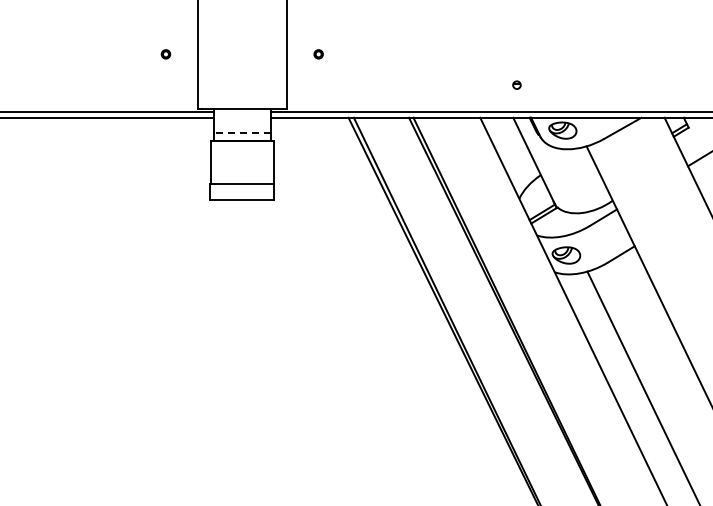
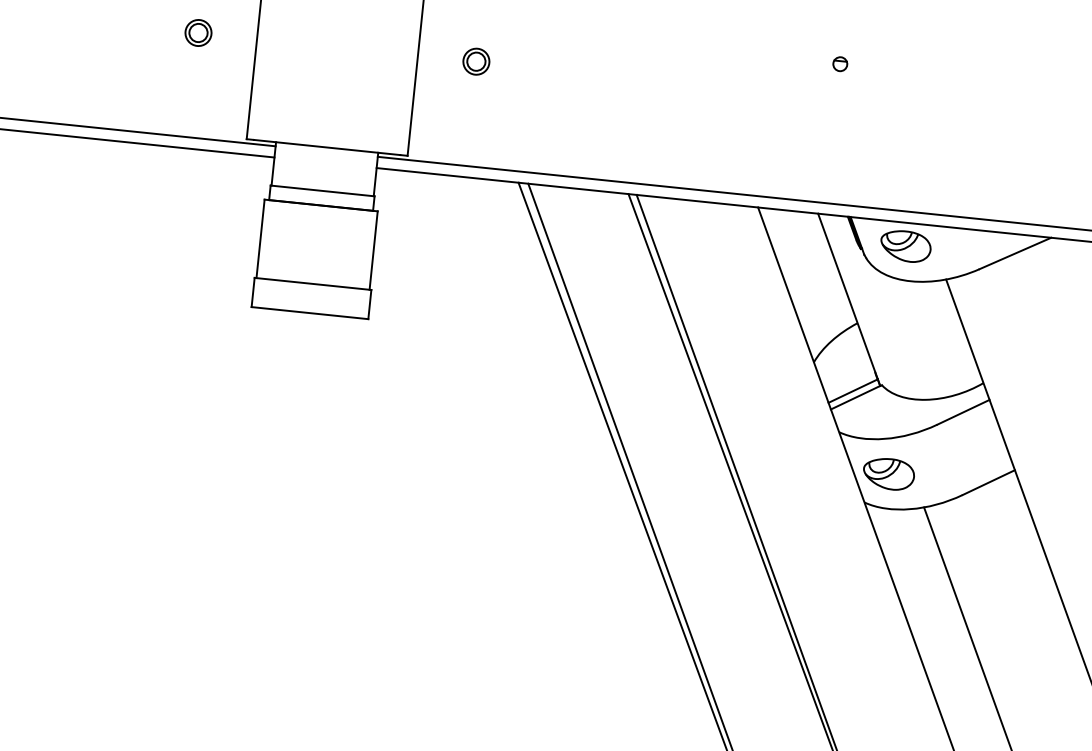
part: (165, 54) -> (197, 33), size x1.67
part: (318, 54) -> (475, 62), size x1.67
part: (516, 84) -> (839, 62), moved
line: (242, 133) -> (322, 191), dashed -> solid

